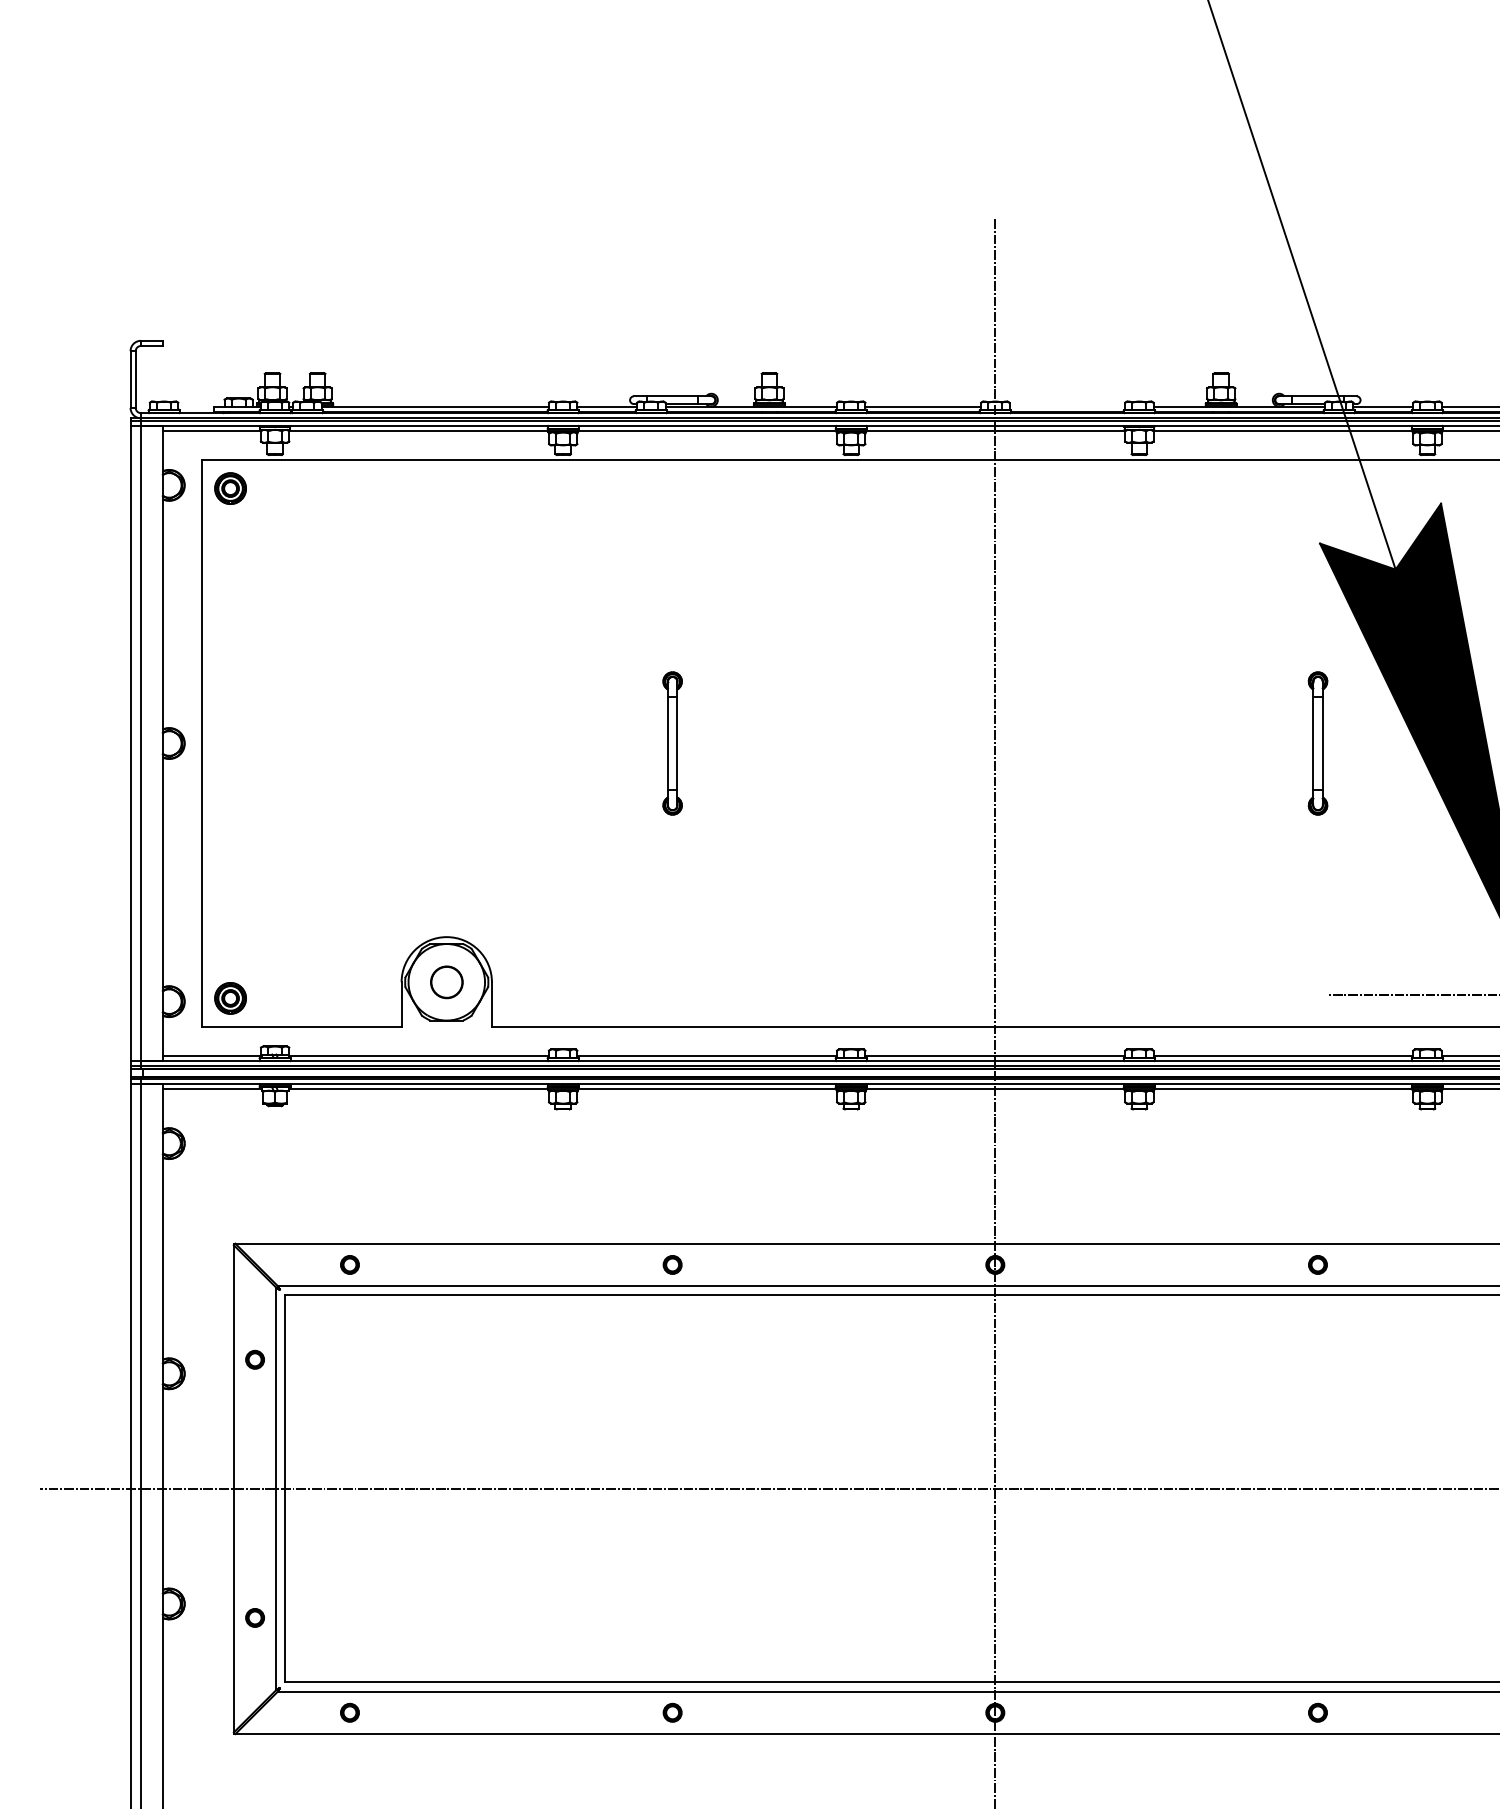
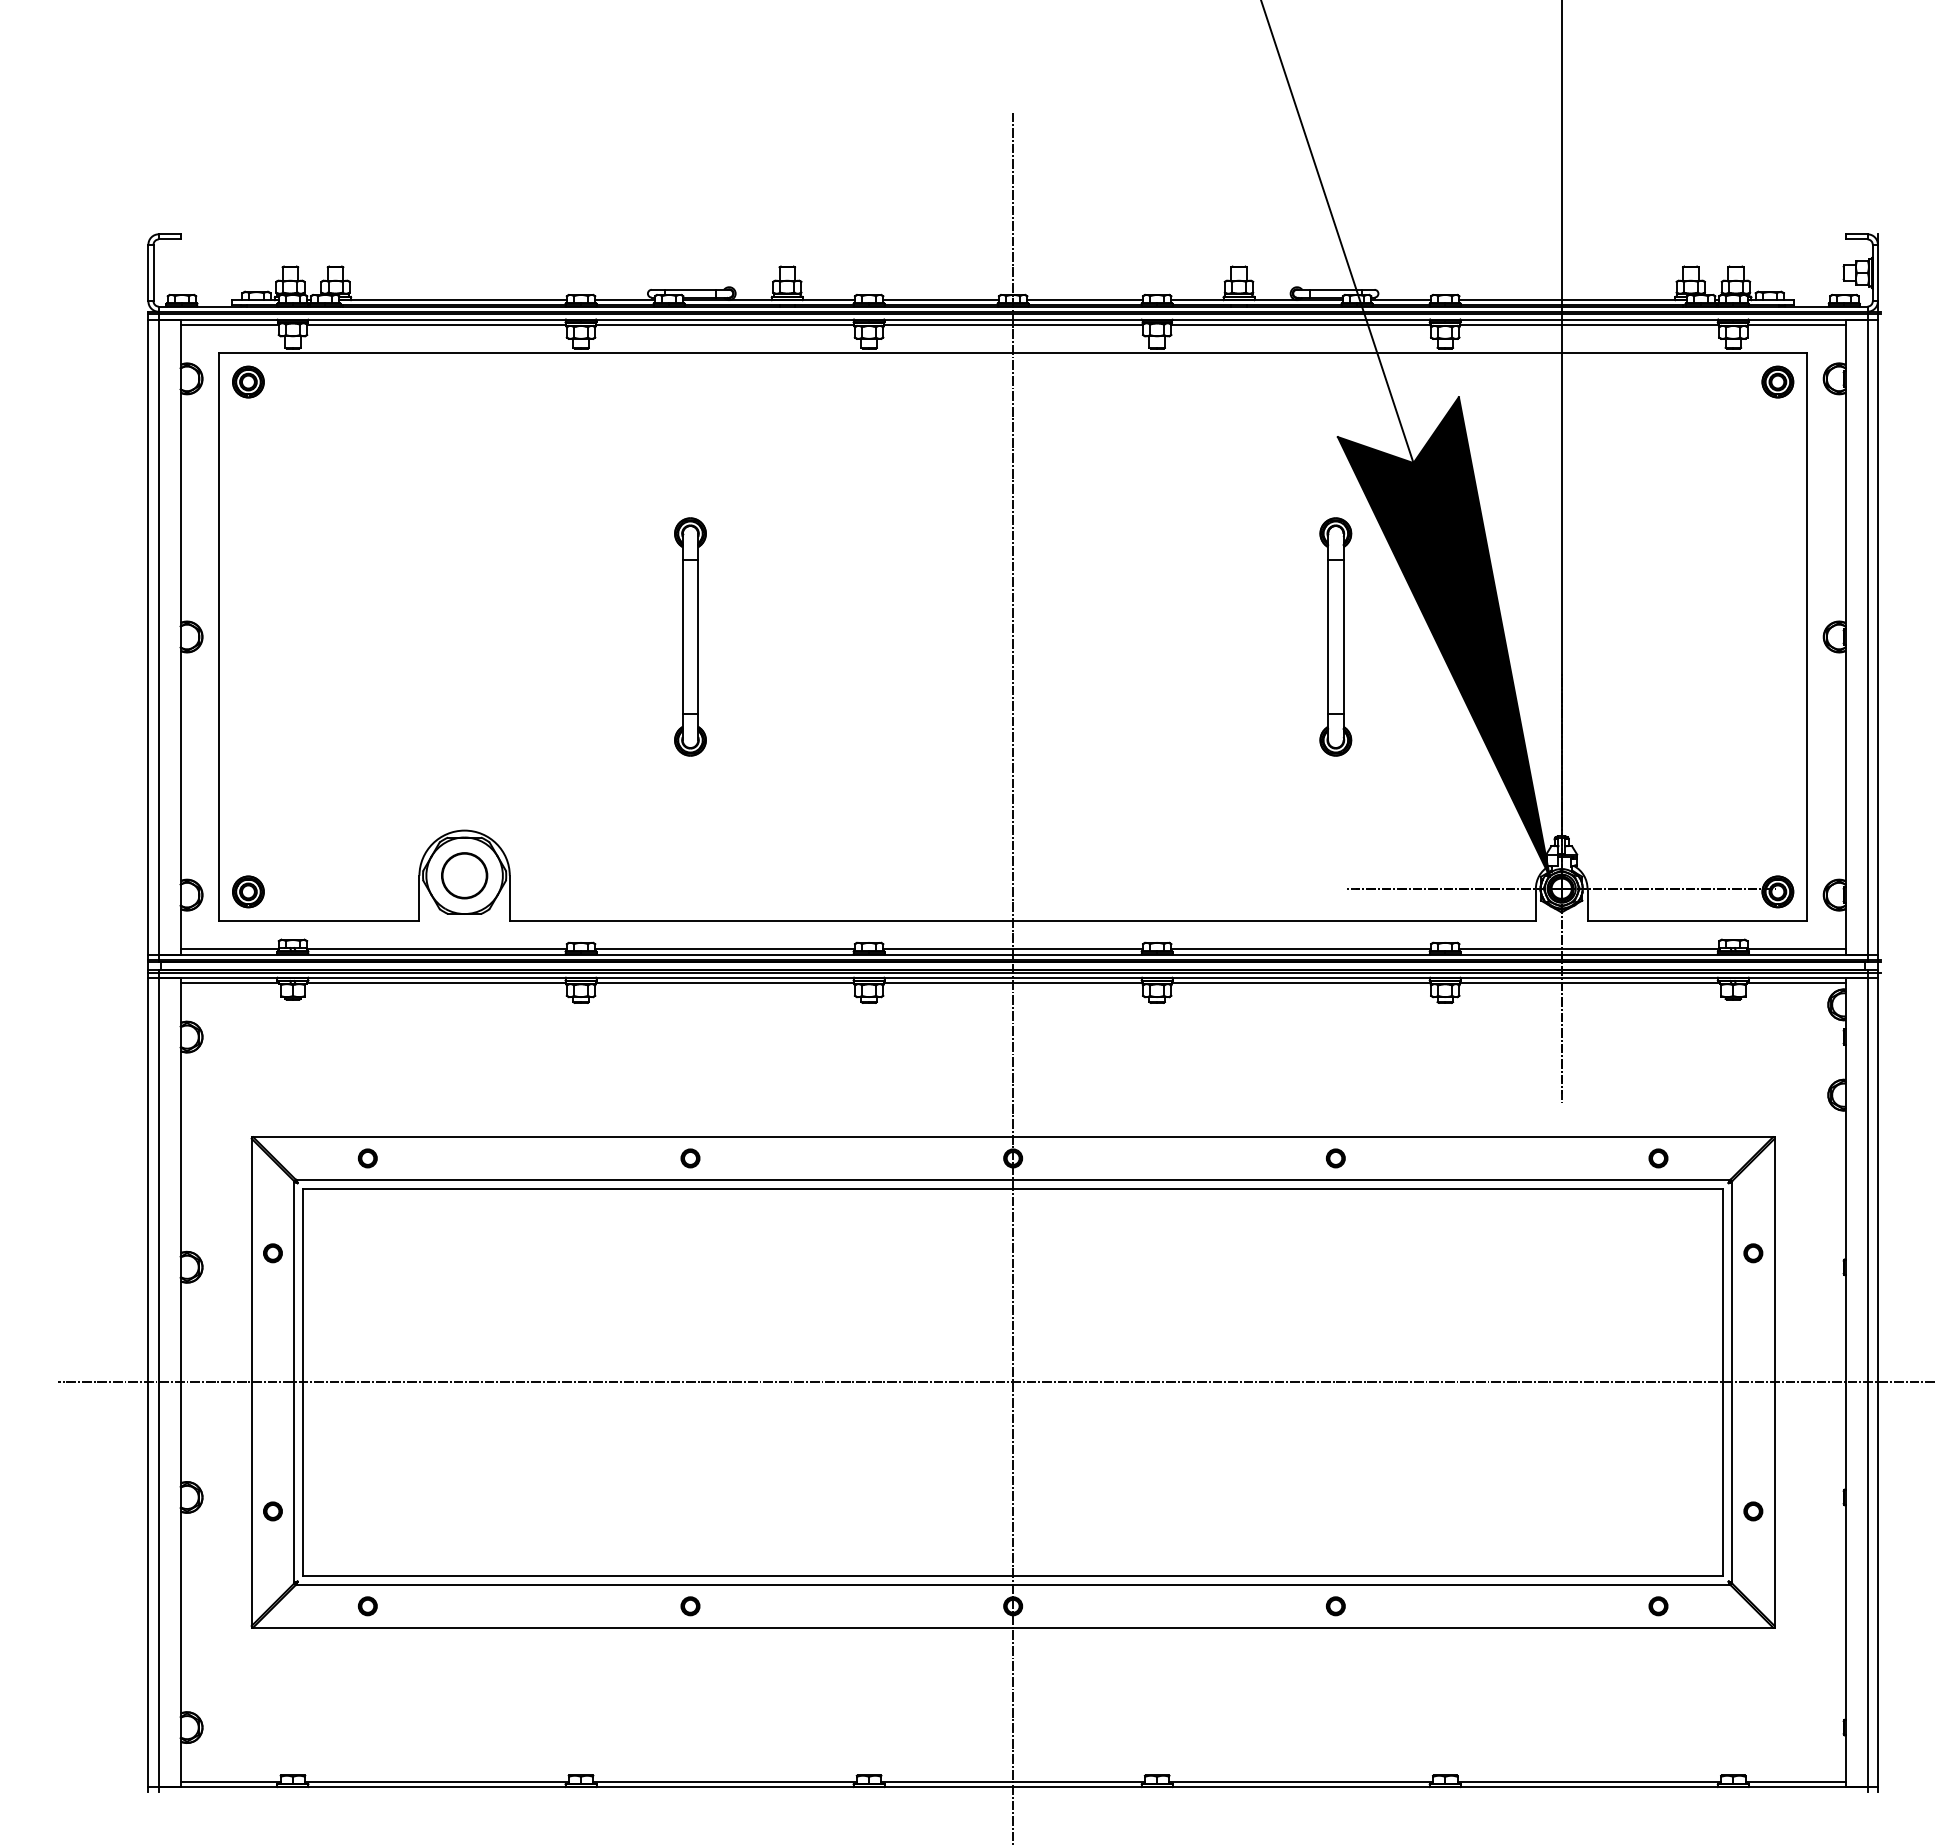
line: (1067, 407) -> (1085, 300), added
part: (672, 743) -> (690, 636), size x1.67
part: (1317, 743) -> (1335, 636), size x1.67
circle: (446, 982) -> (464, 875), size x1.43

